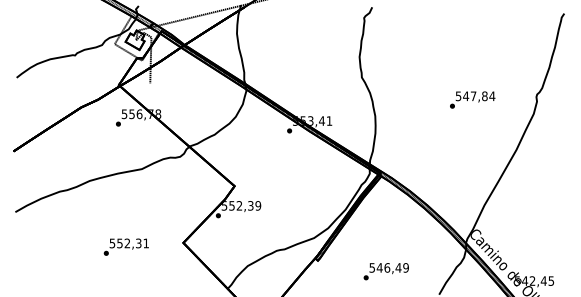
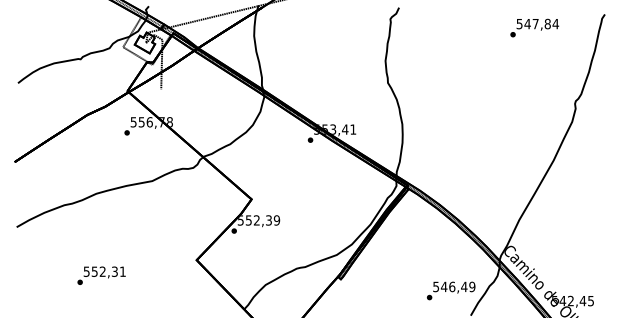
text: (472, 99) -> (534, 27), moved
text: (126, 246) -> (101, 275), moved
text: (385, 271) -> (450, 290), moved

